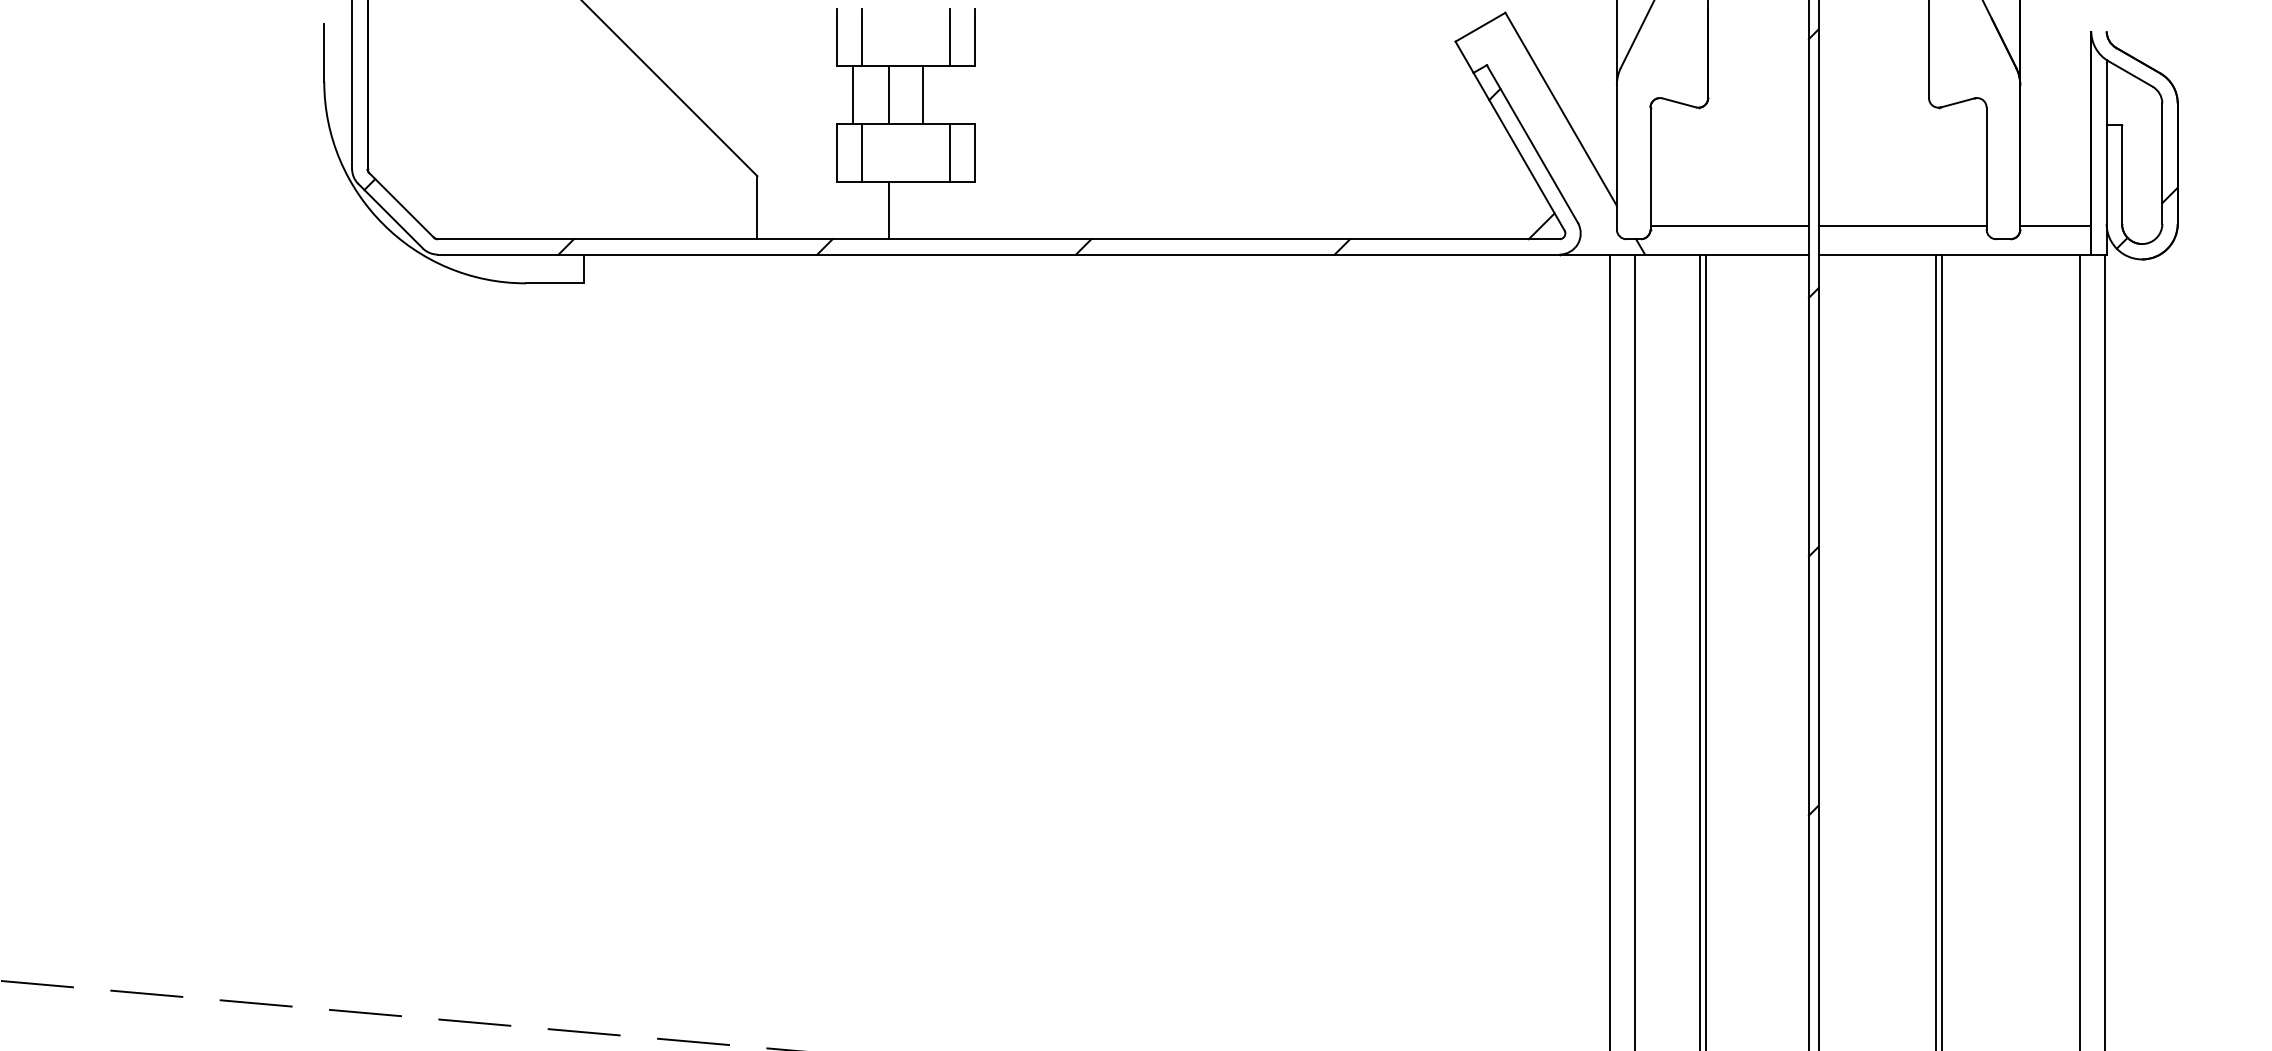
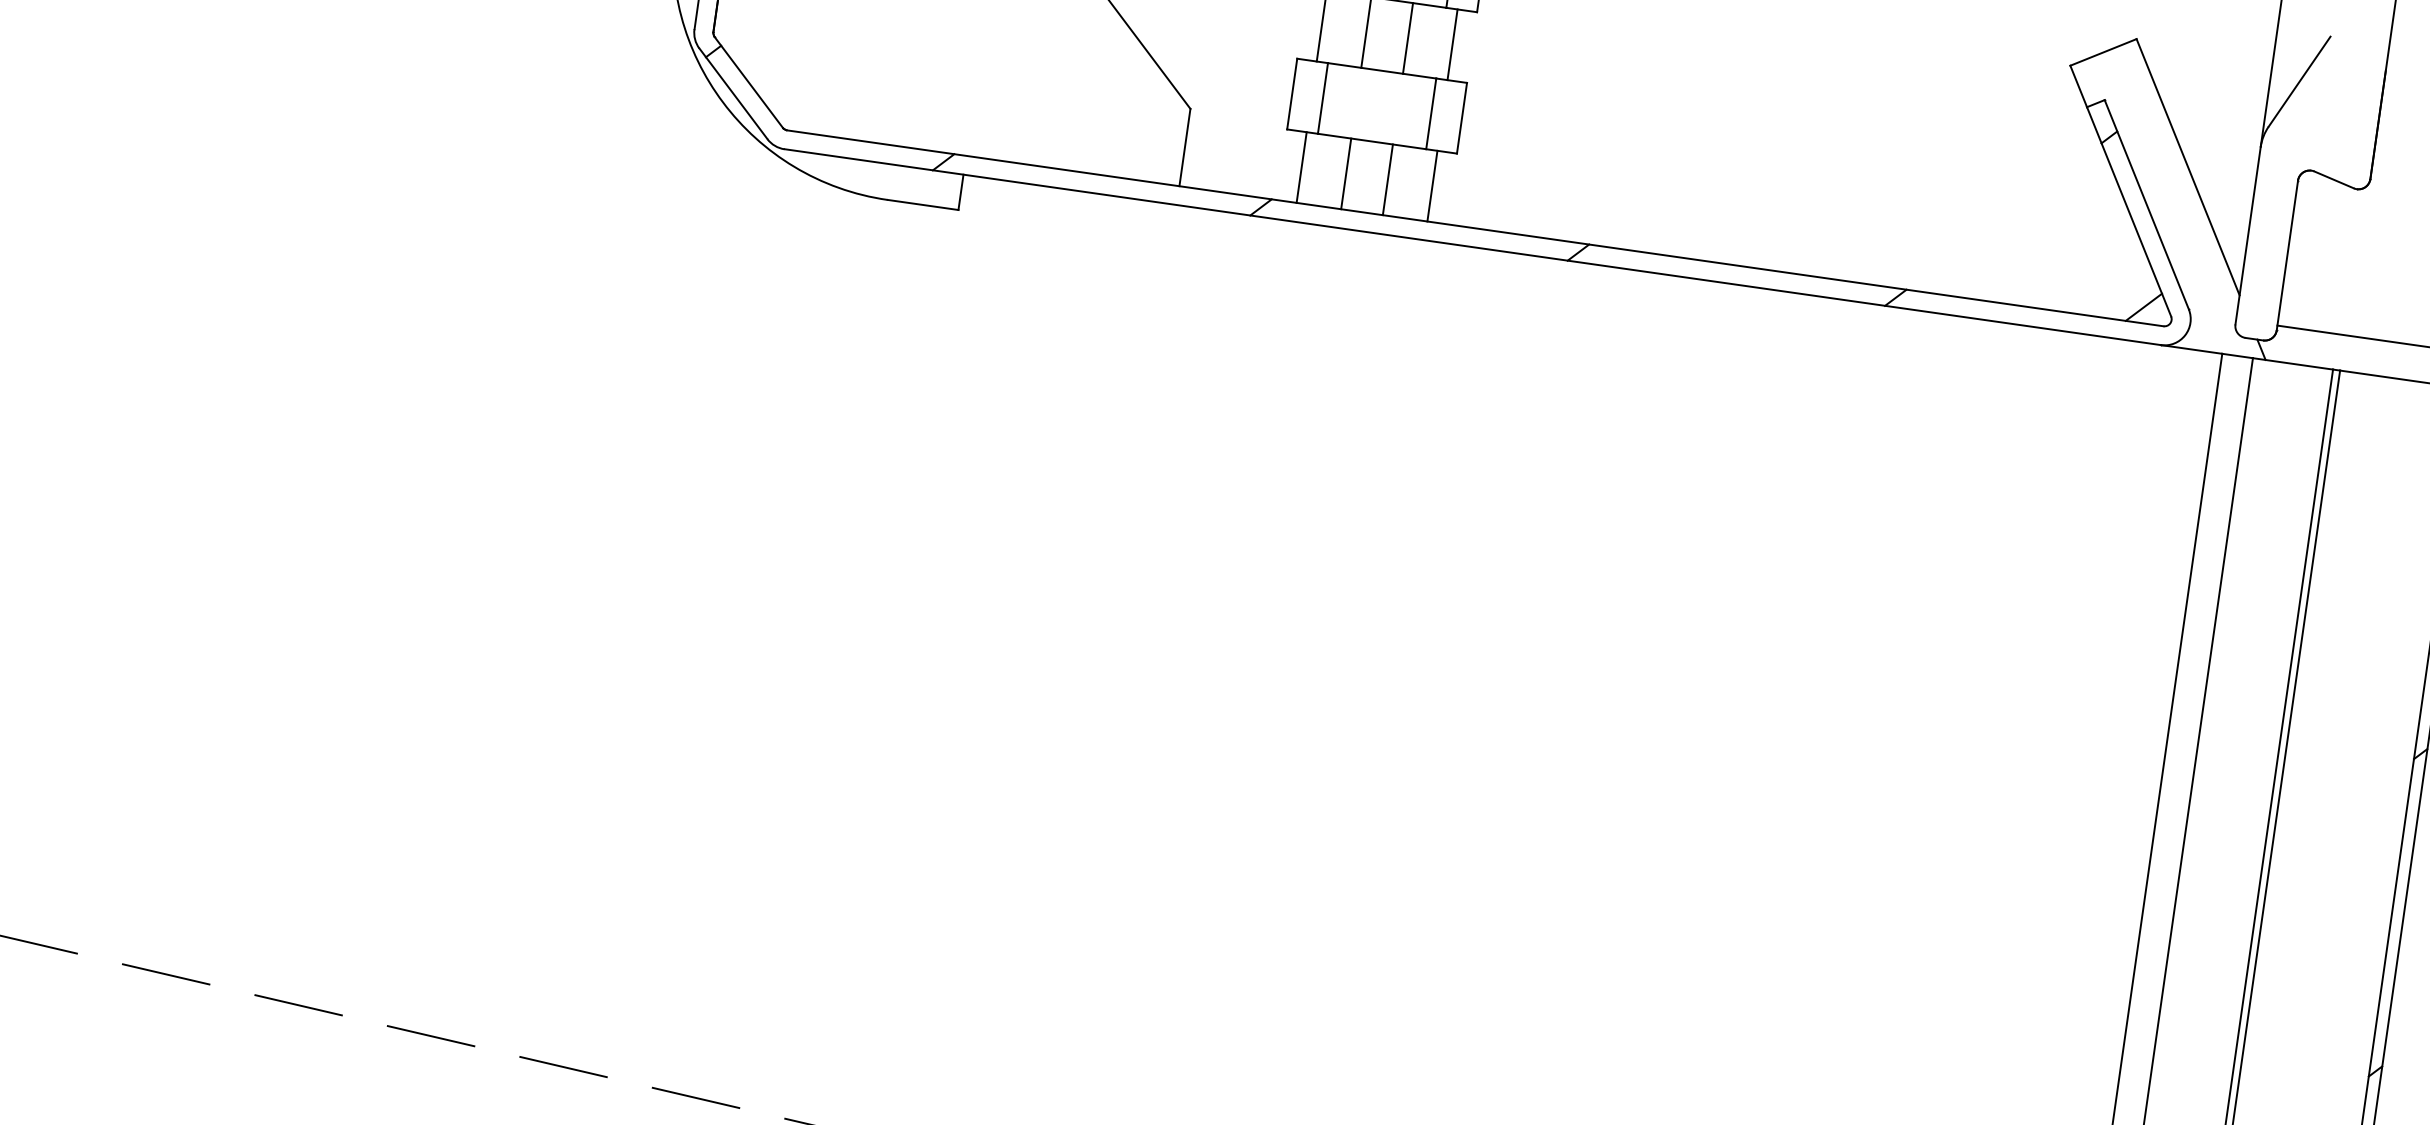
line: (959, 94) -> (1452, 43), added
line: (852, 210) -> (1301, 167), added
line: (923, 210) -> (1388, 179), added
line: (959, 210) -> (1432, 186), added

